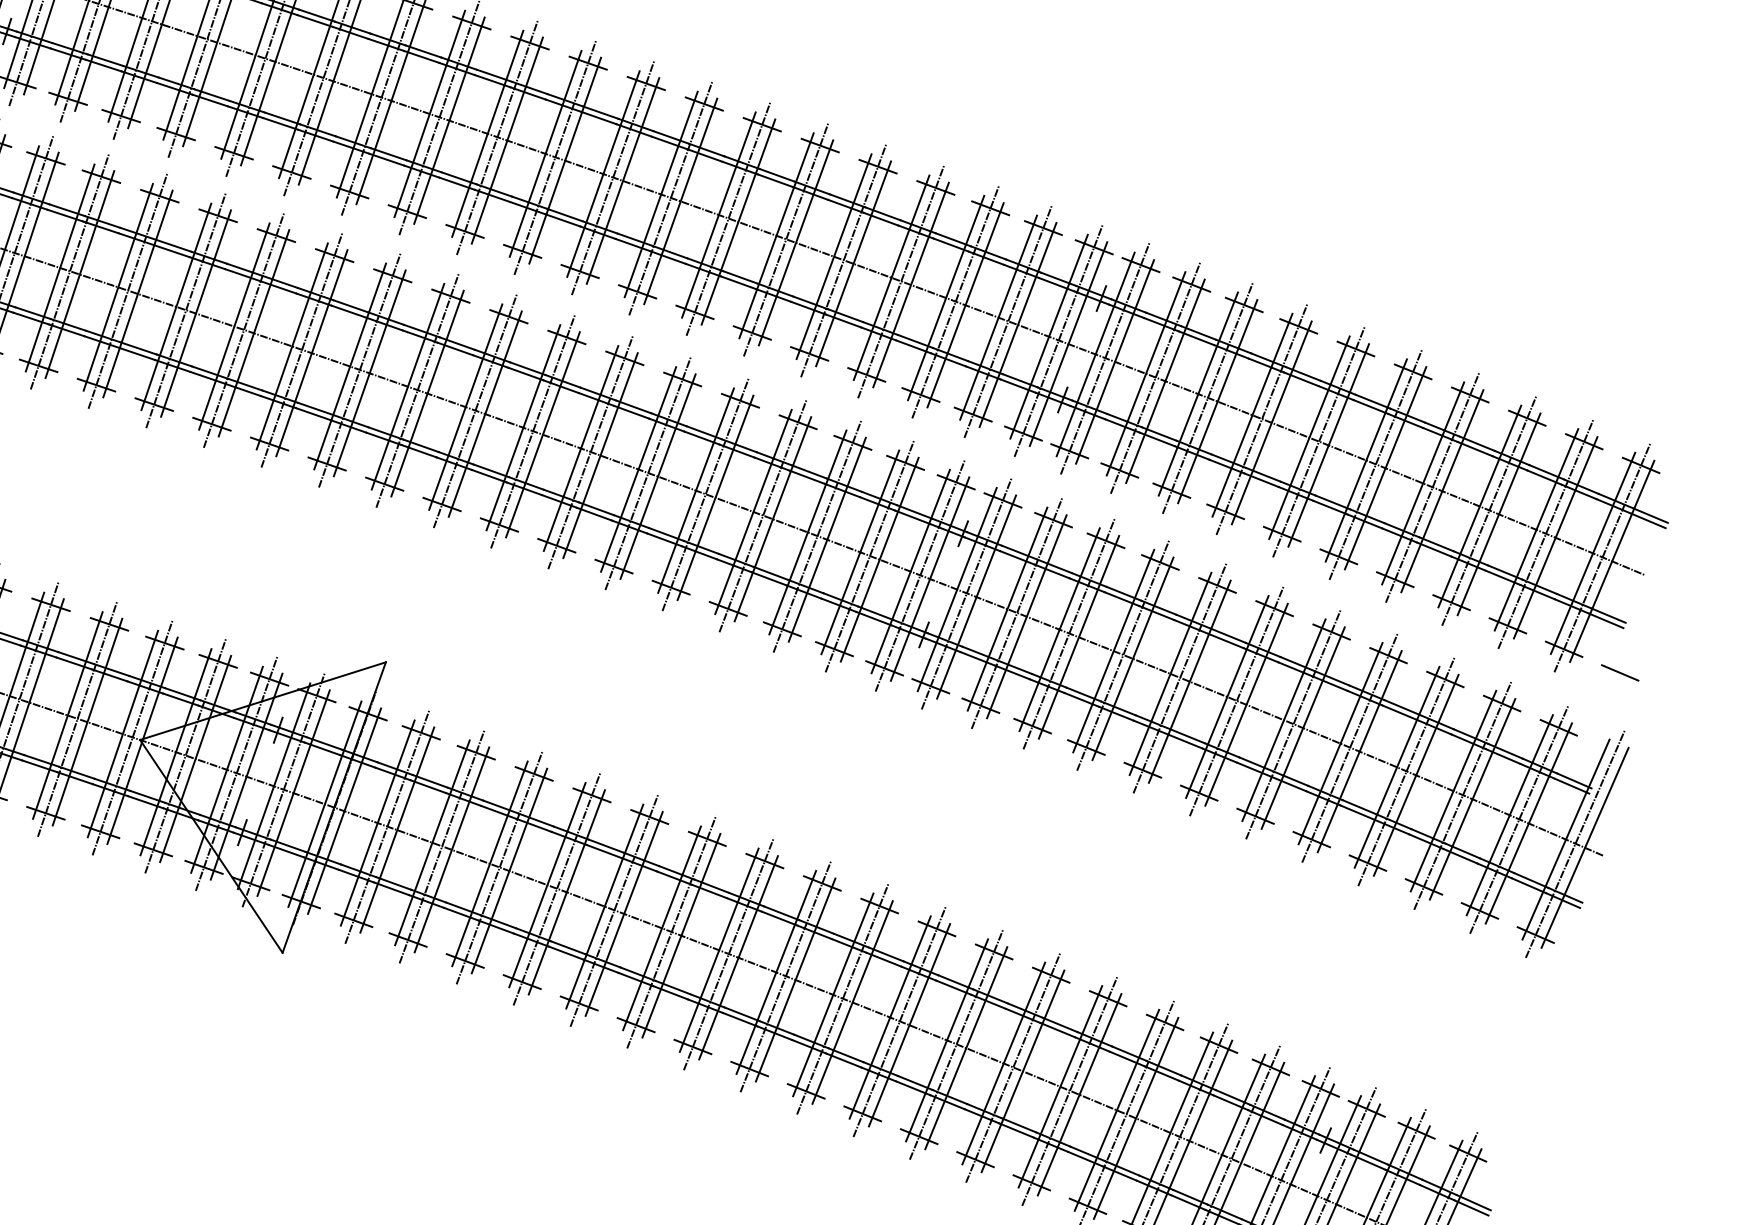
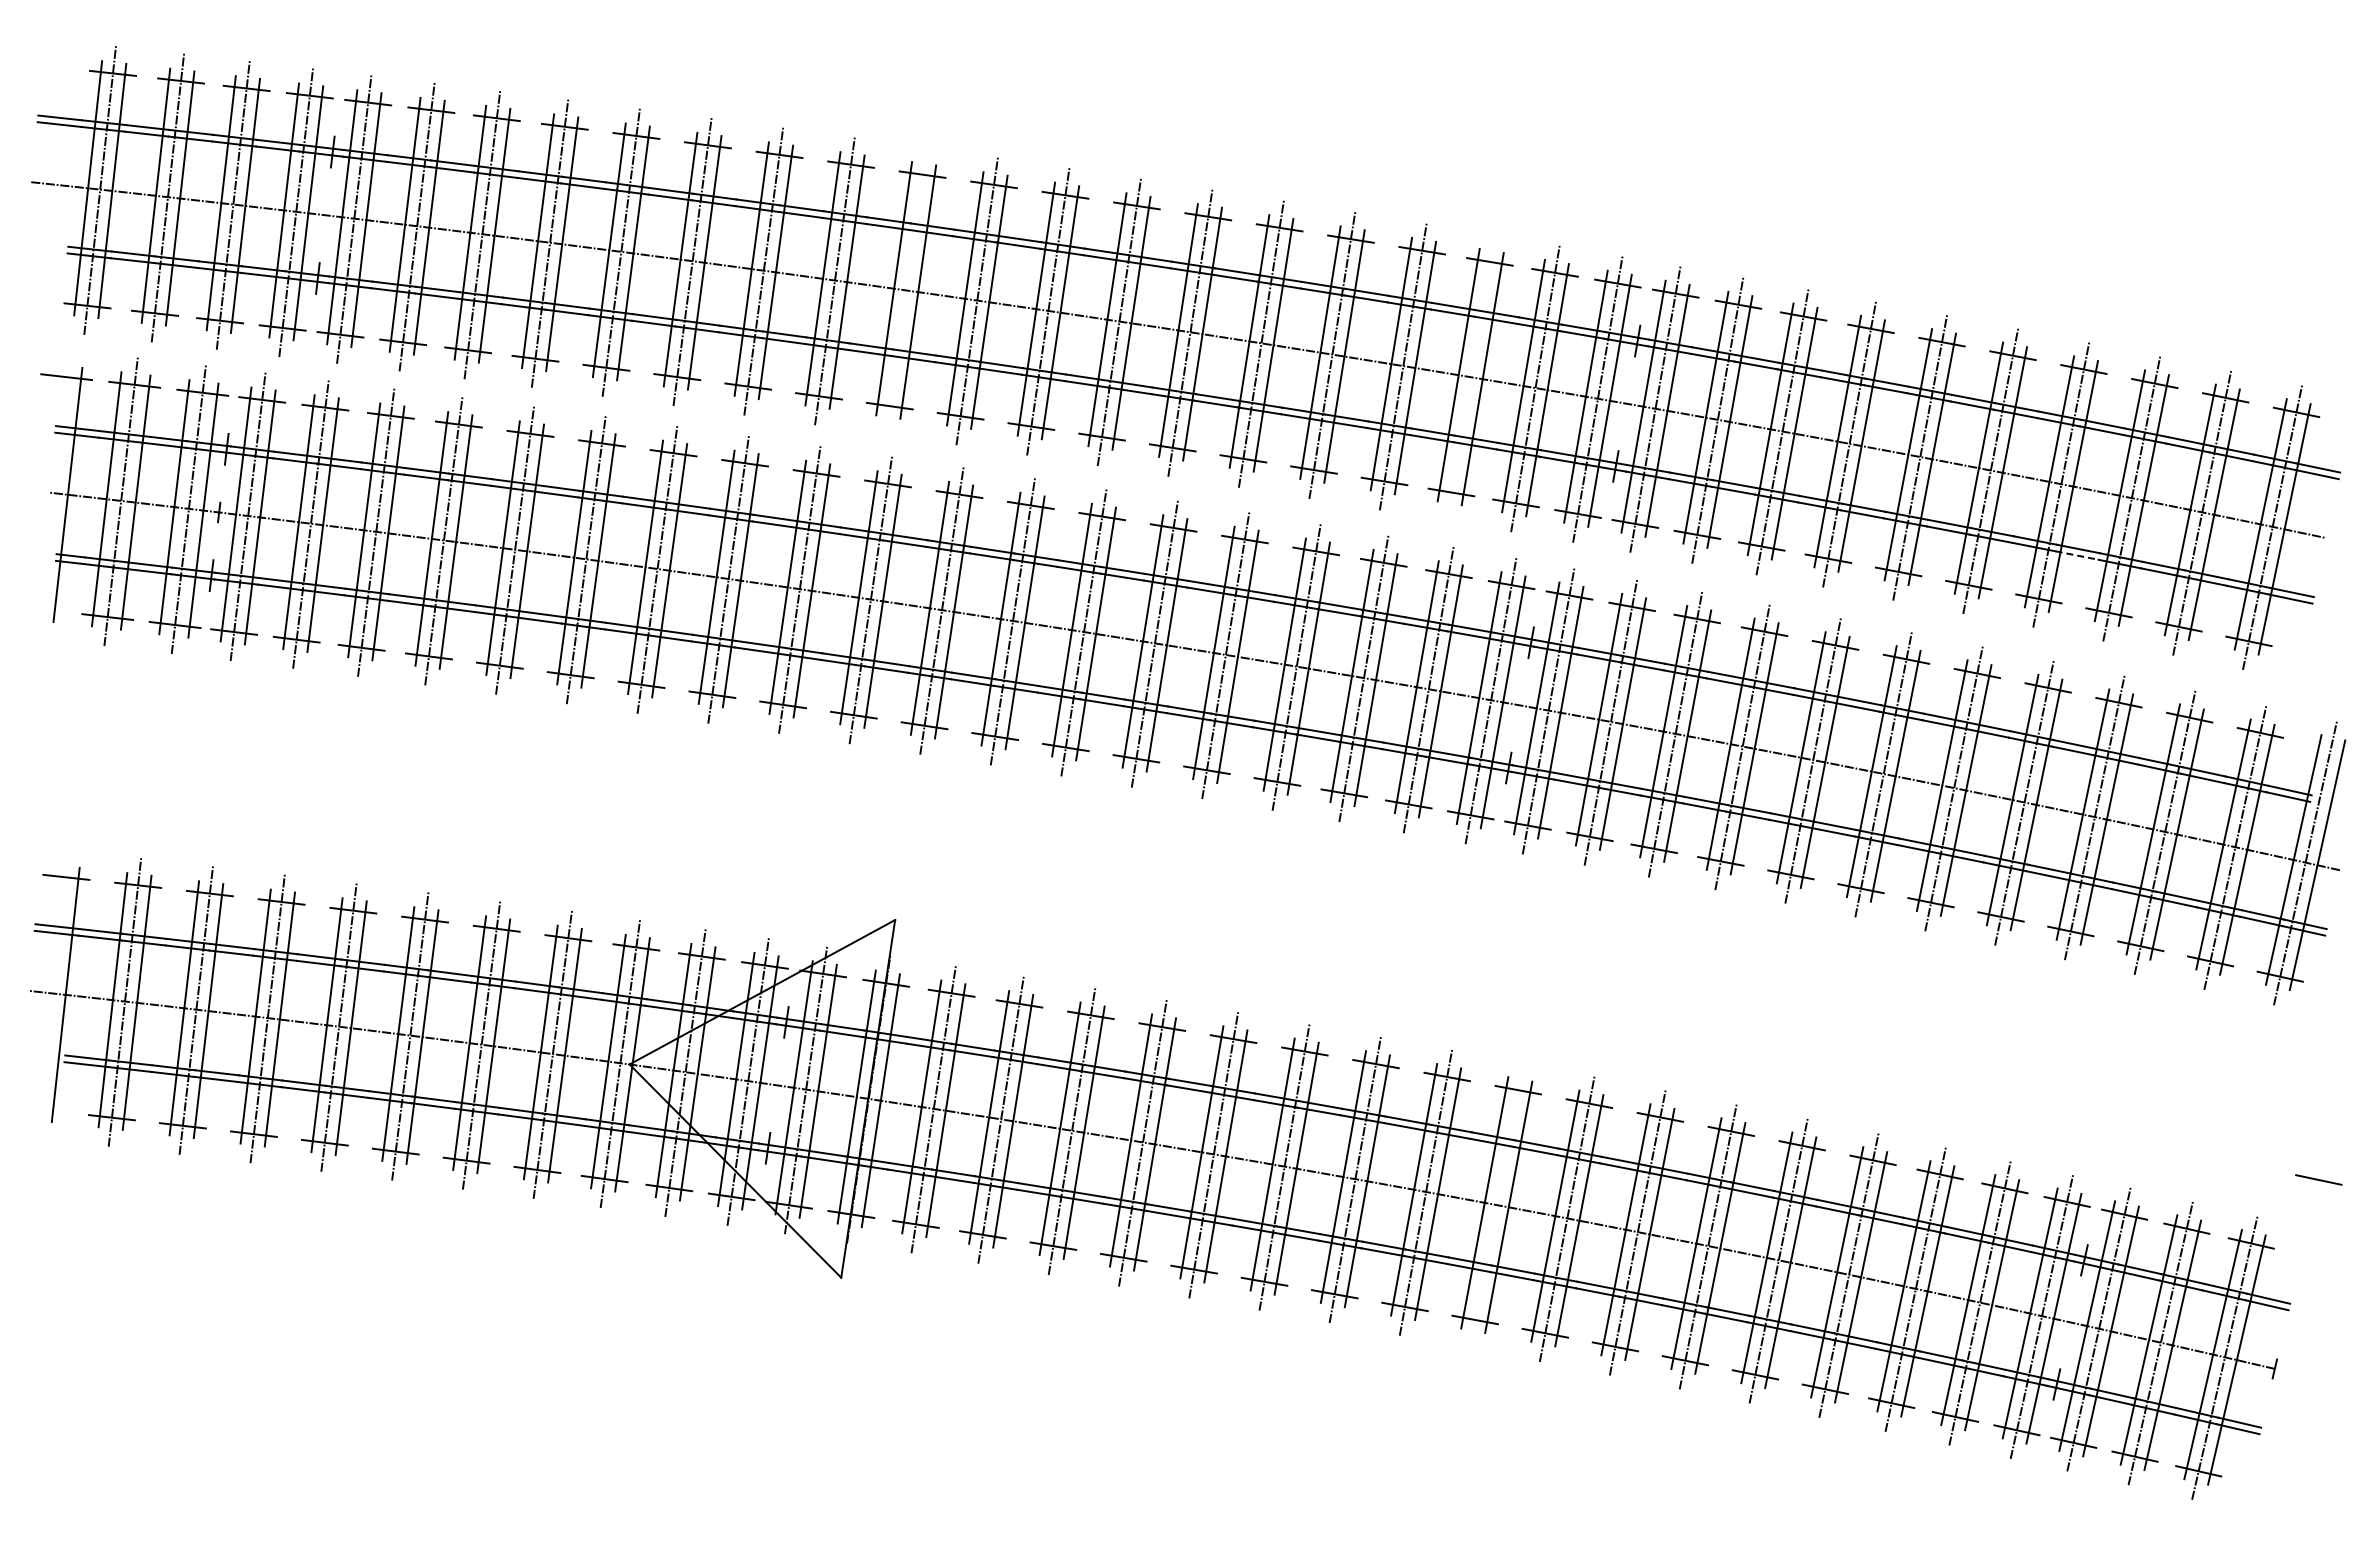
line: (496, 137) -> (905, 290), removed
line: (955, 301) -> (1470, 377), removed
line: (1434, 549) -> (2077, 555), solid -> dashed
line: (1620, 672) -> (2318, 1179), moved
line: (842, 998) -> (1496, 1204), removed

